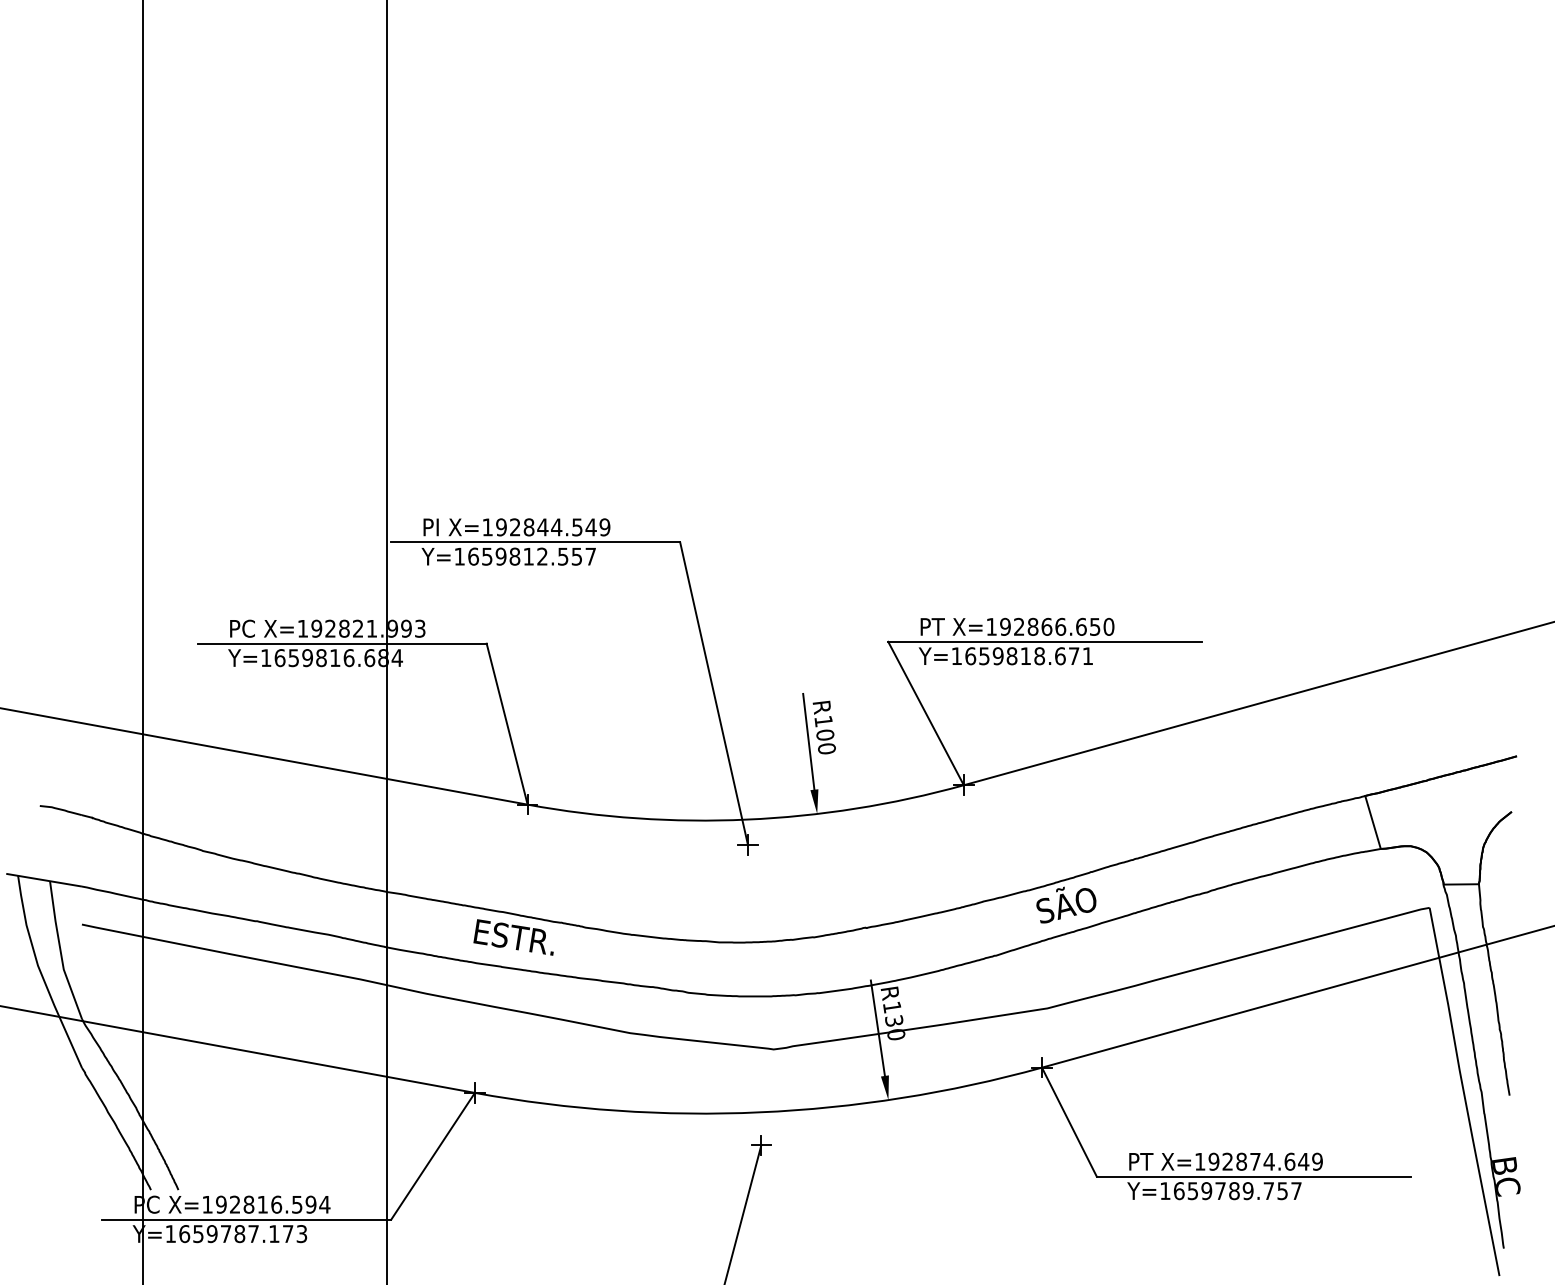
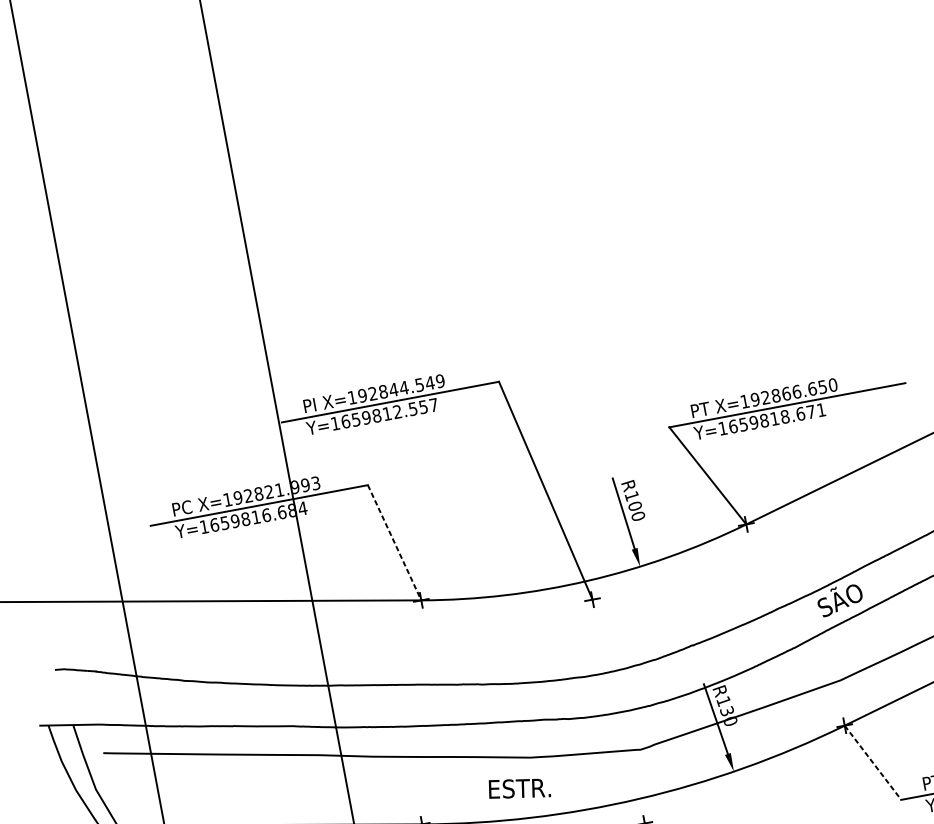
line: (507, 724) -> (394, 542), solid -> dashed
text: (513, 937) -> (518, 788), moved
line: (1069, 1122) -> (873, 763), solid -> dashed

